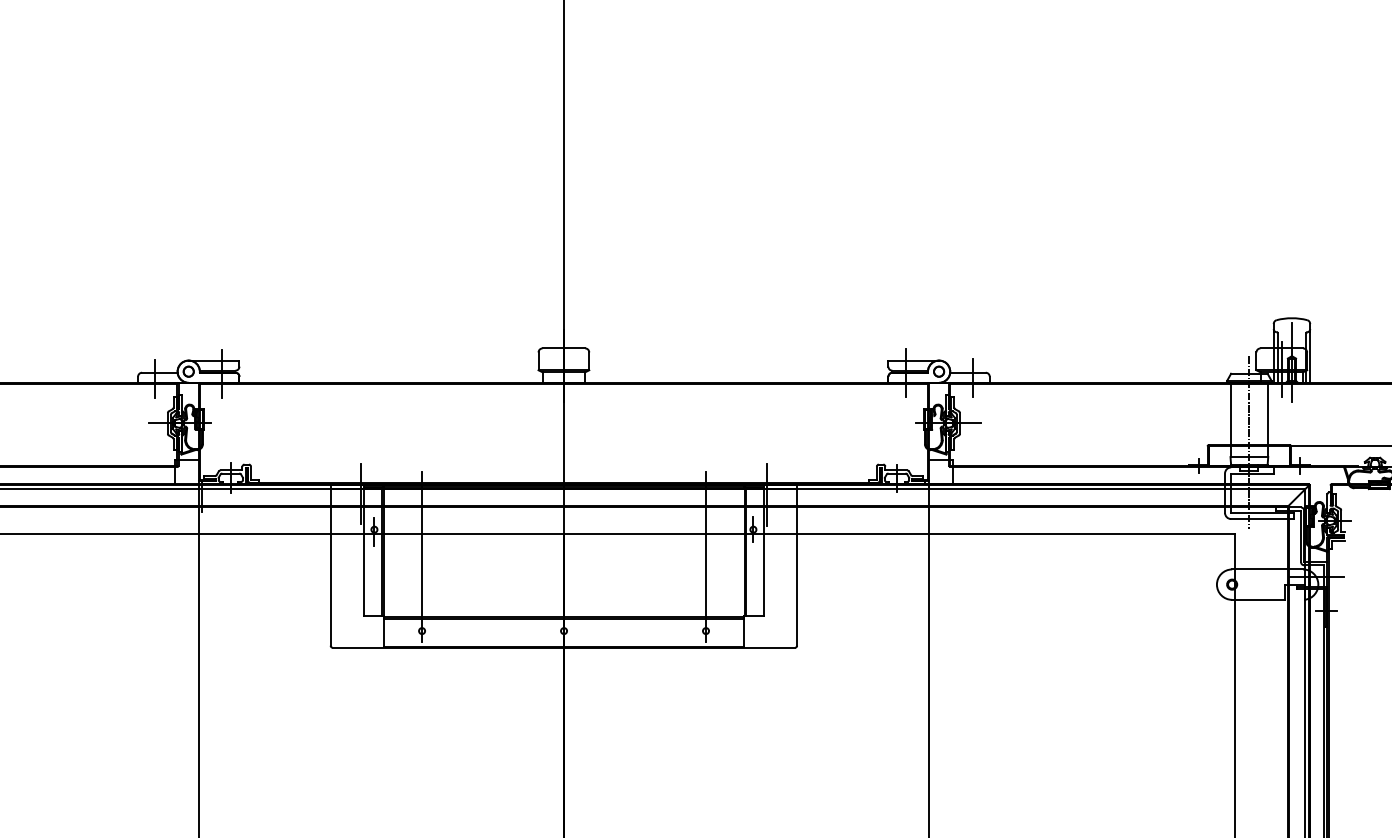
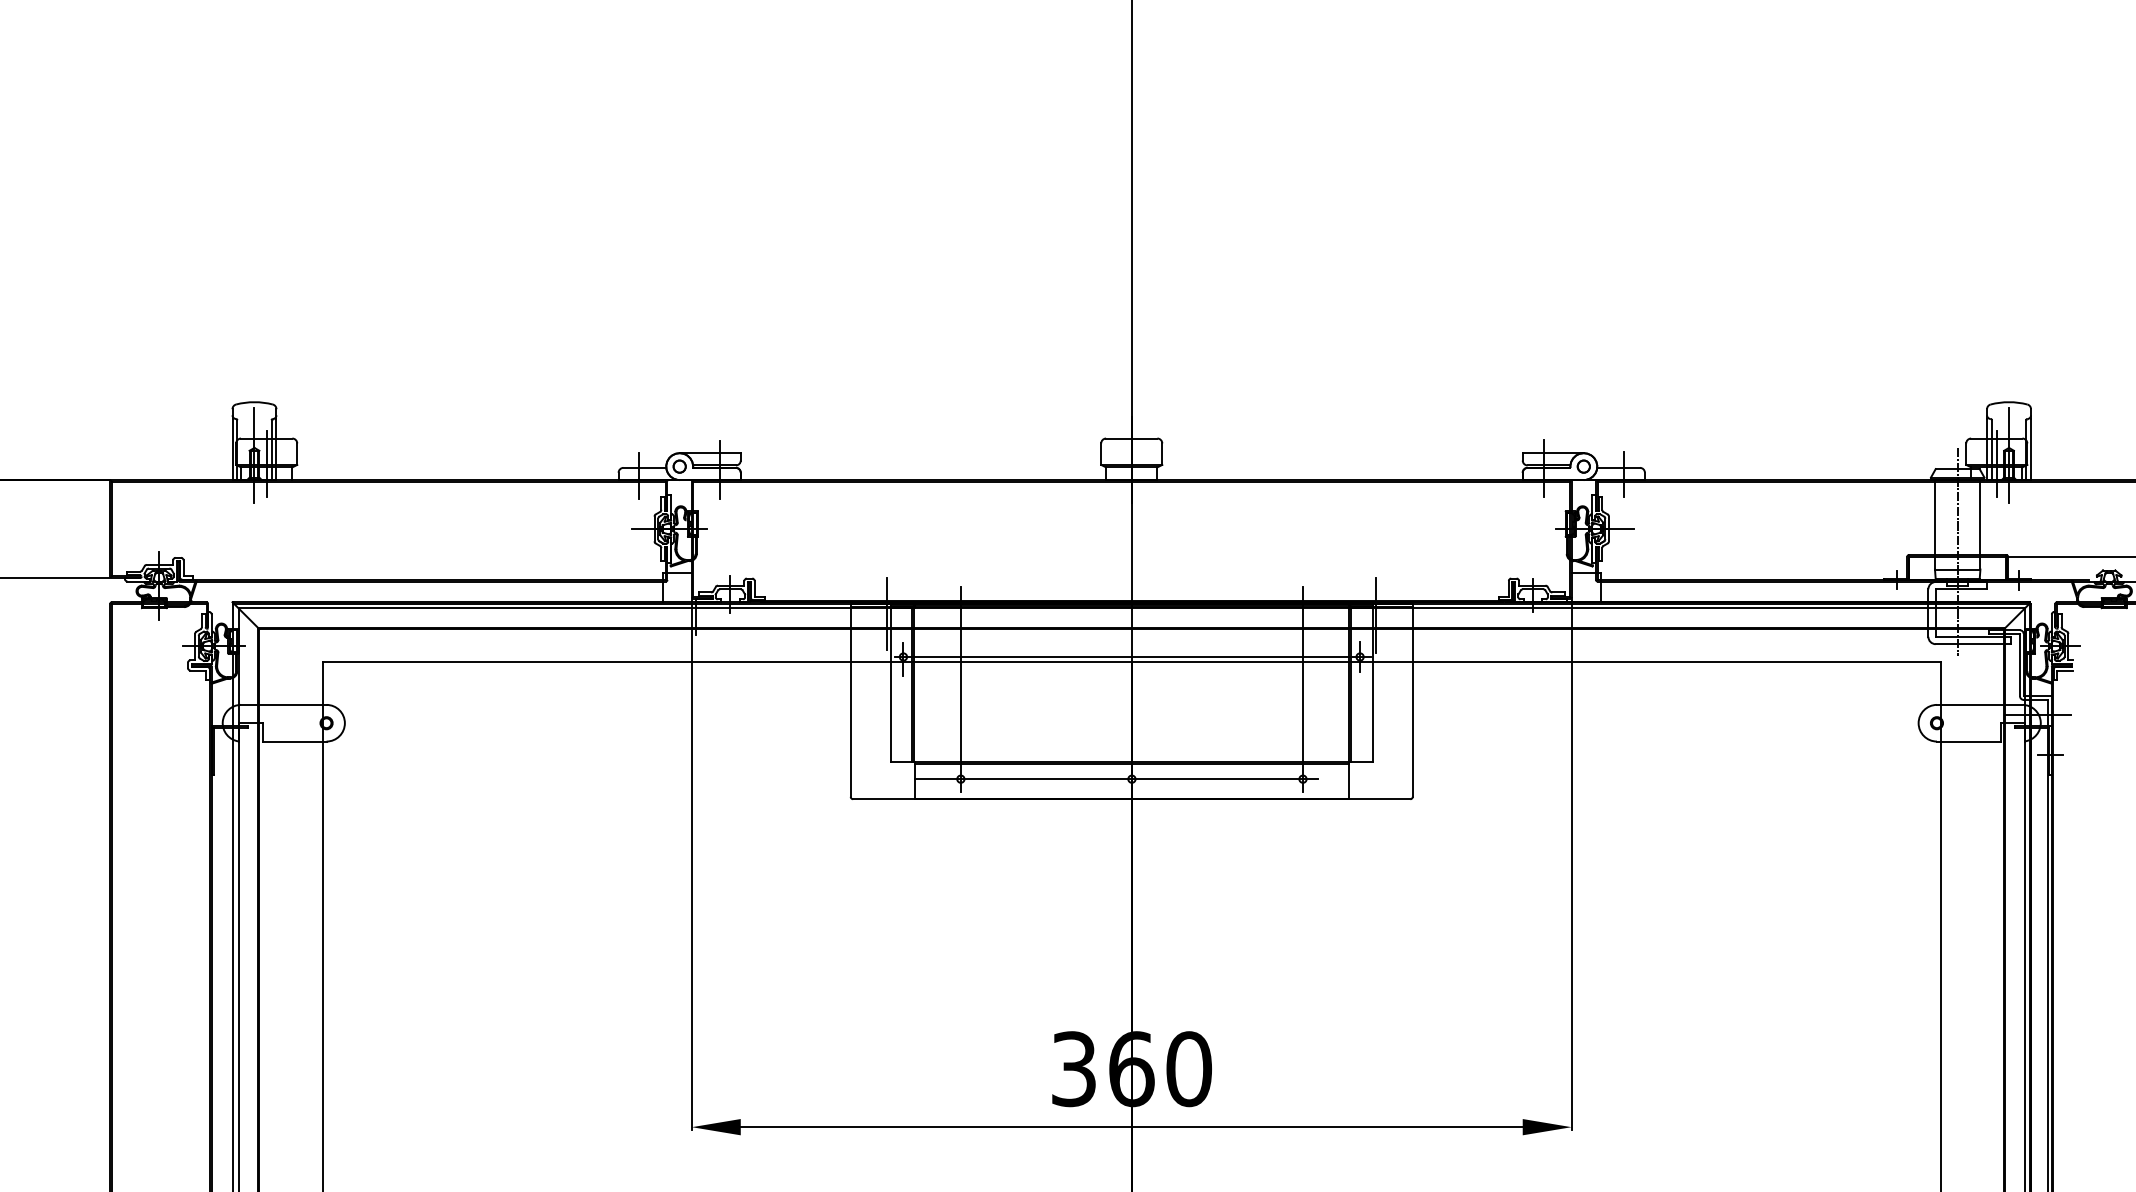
line: (564, 530) -> (1132, 657), added
line: (550, 631) -> (1115, 779), added

